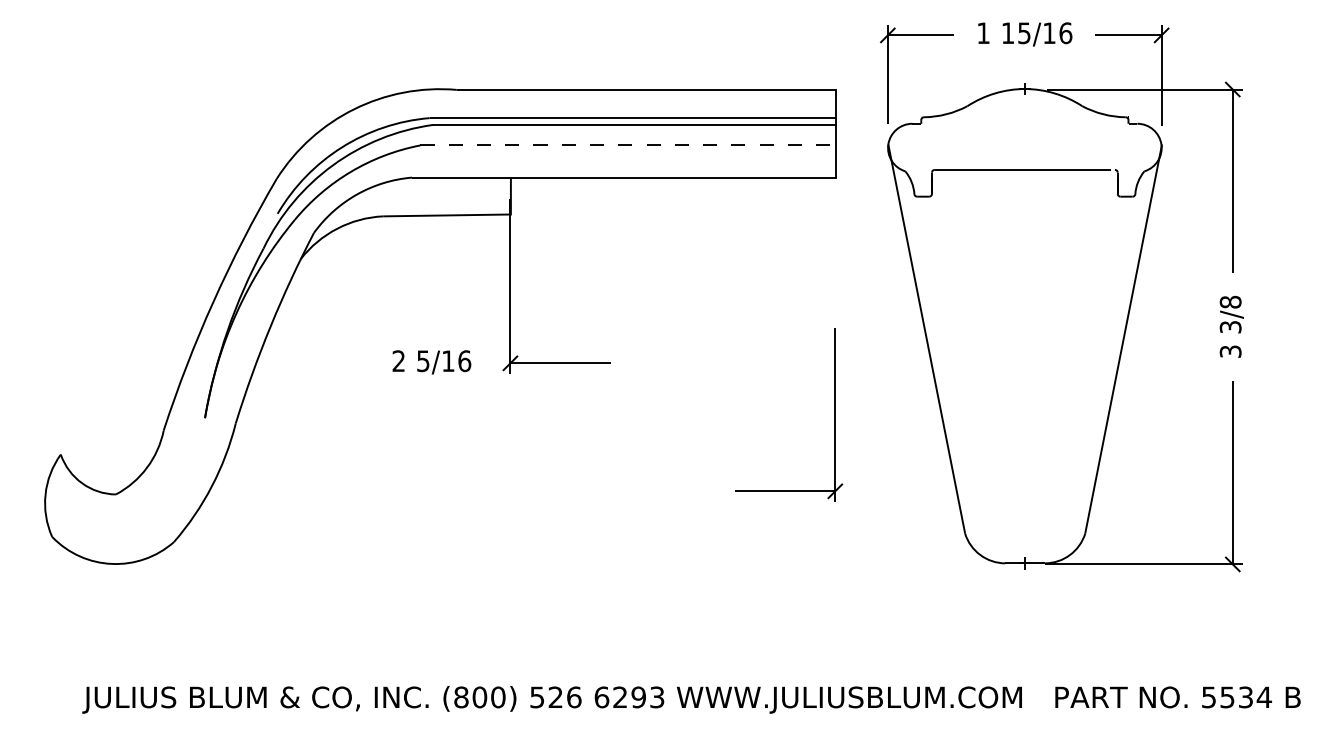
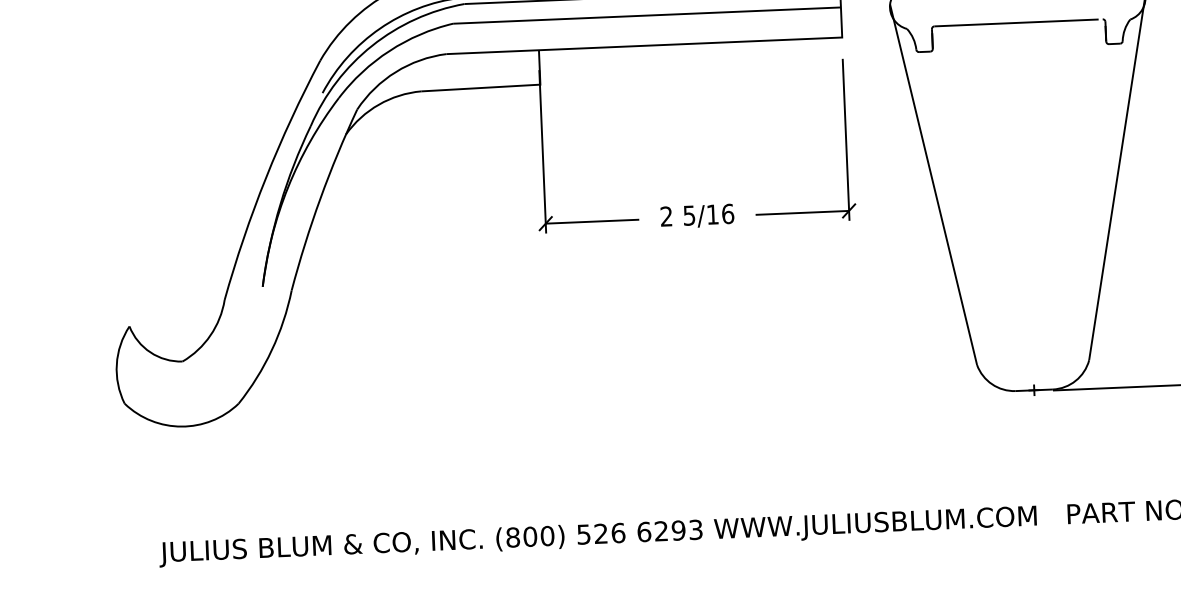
line: (628, 145) -> (647, 15), dashed -> solid
text: (431, 362) -> (697, 216), moved
part: (834, 414) -> (845, 139), moved

